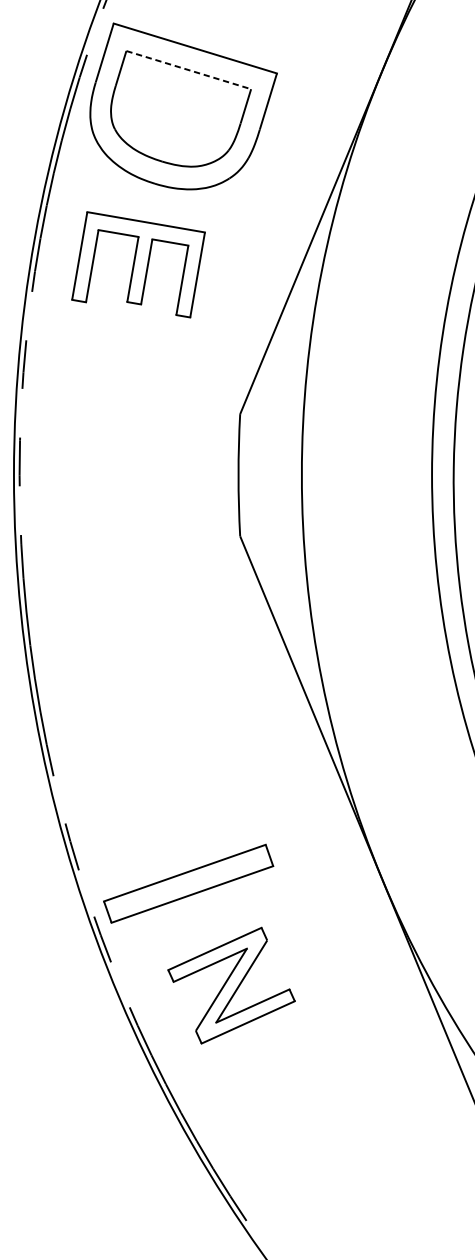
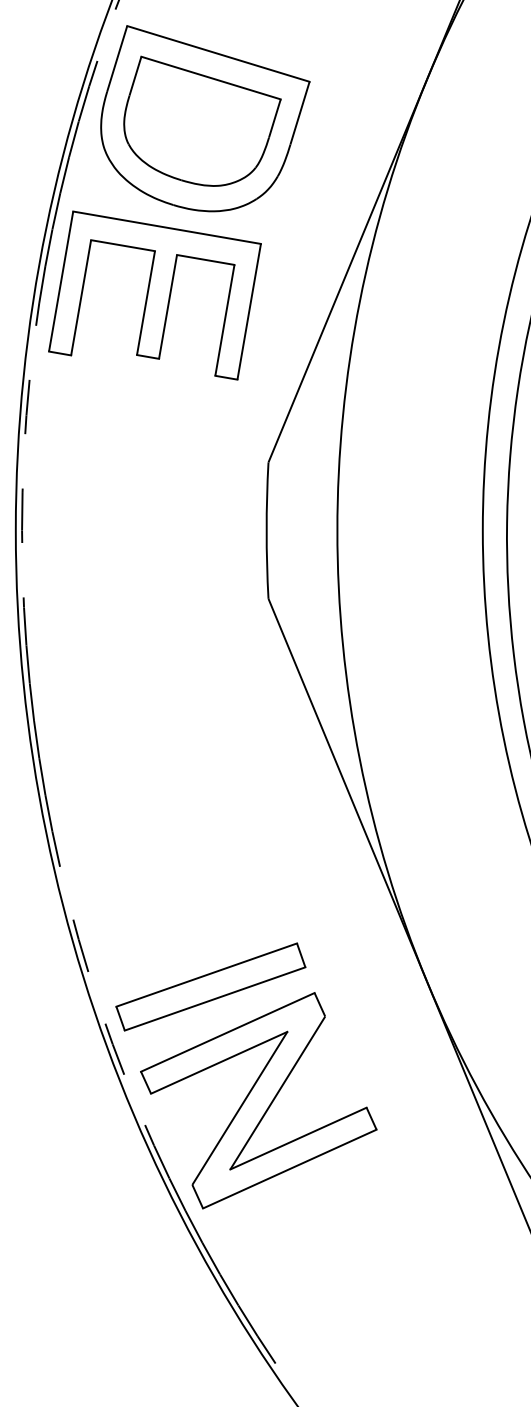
line: (189, 70) -> (211, 78), dashed -> solid
part: (138, 264) -> (154, 295), size x1.43
part: (231, 985) -> (258, 1100), size x1.67

